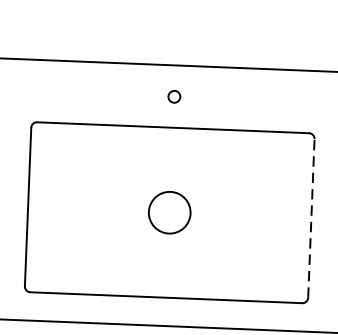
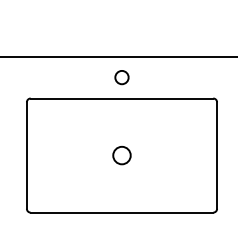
circle: (173, 96) -> (121, 77), size x1.67
circle: (168, 212) -> (121, 155), size x0.62
line: (311, 218) -> (217, 155), dashed -> solid

